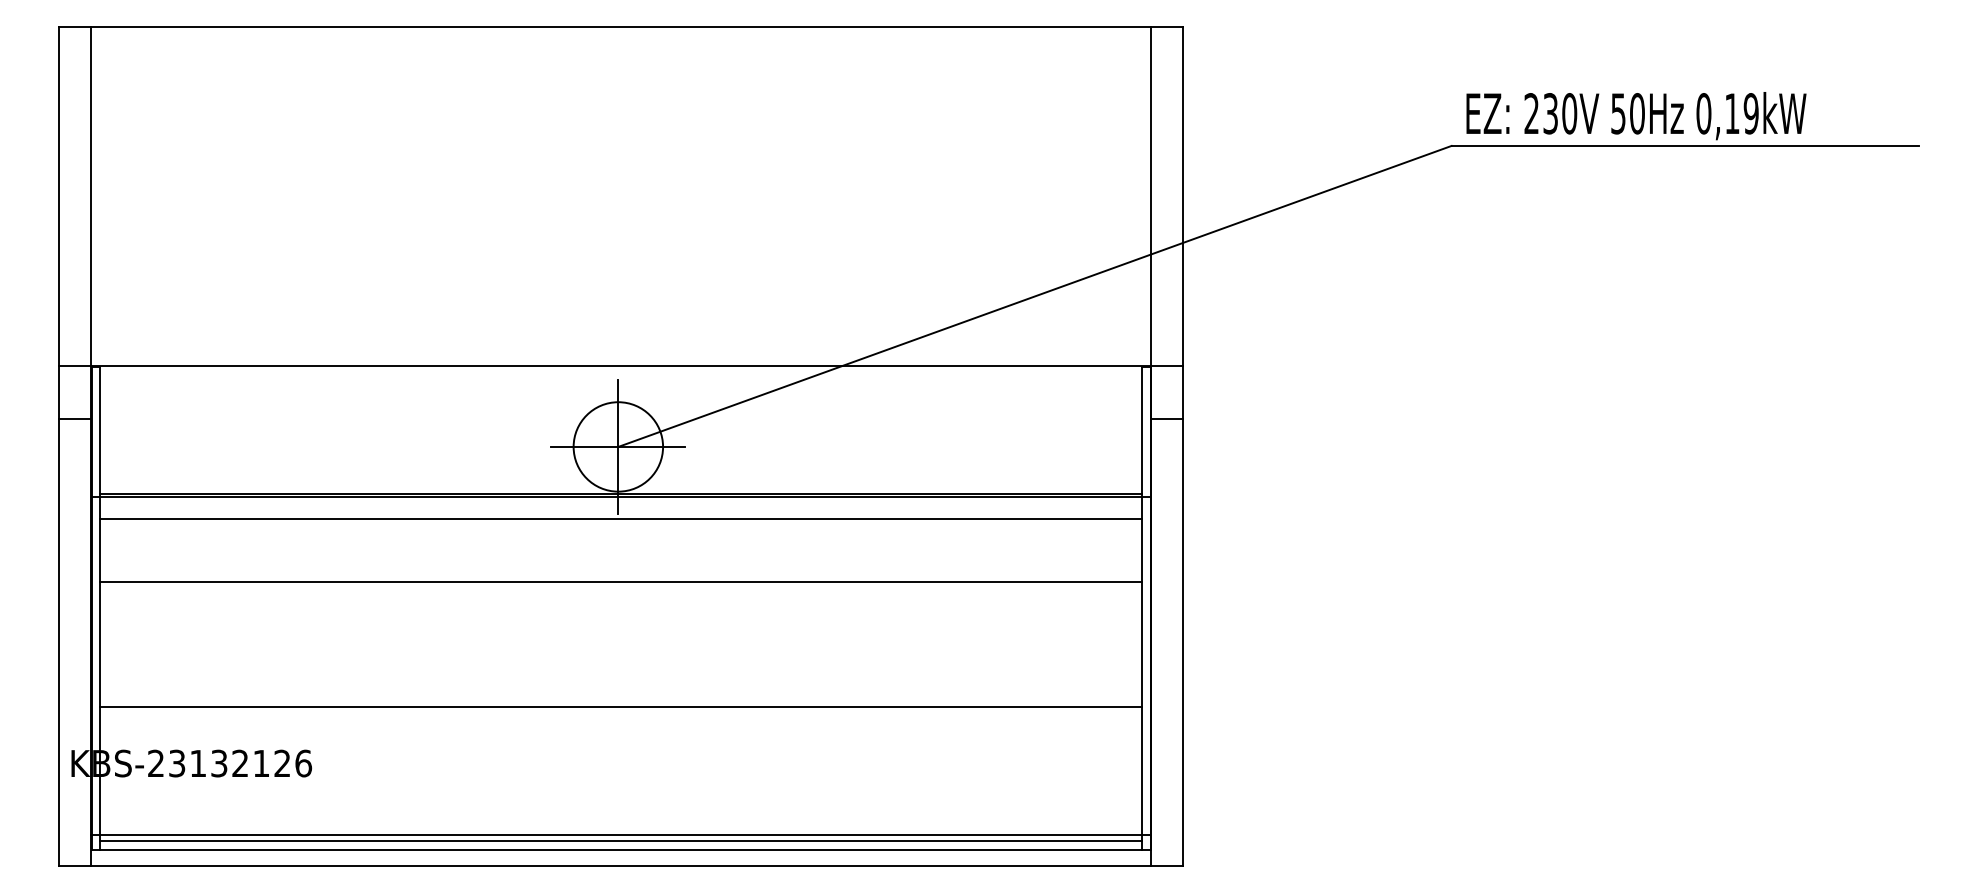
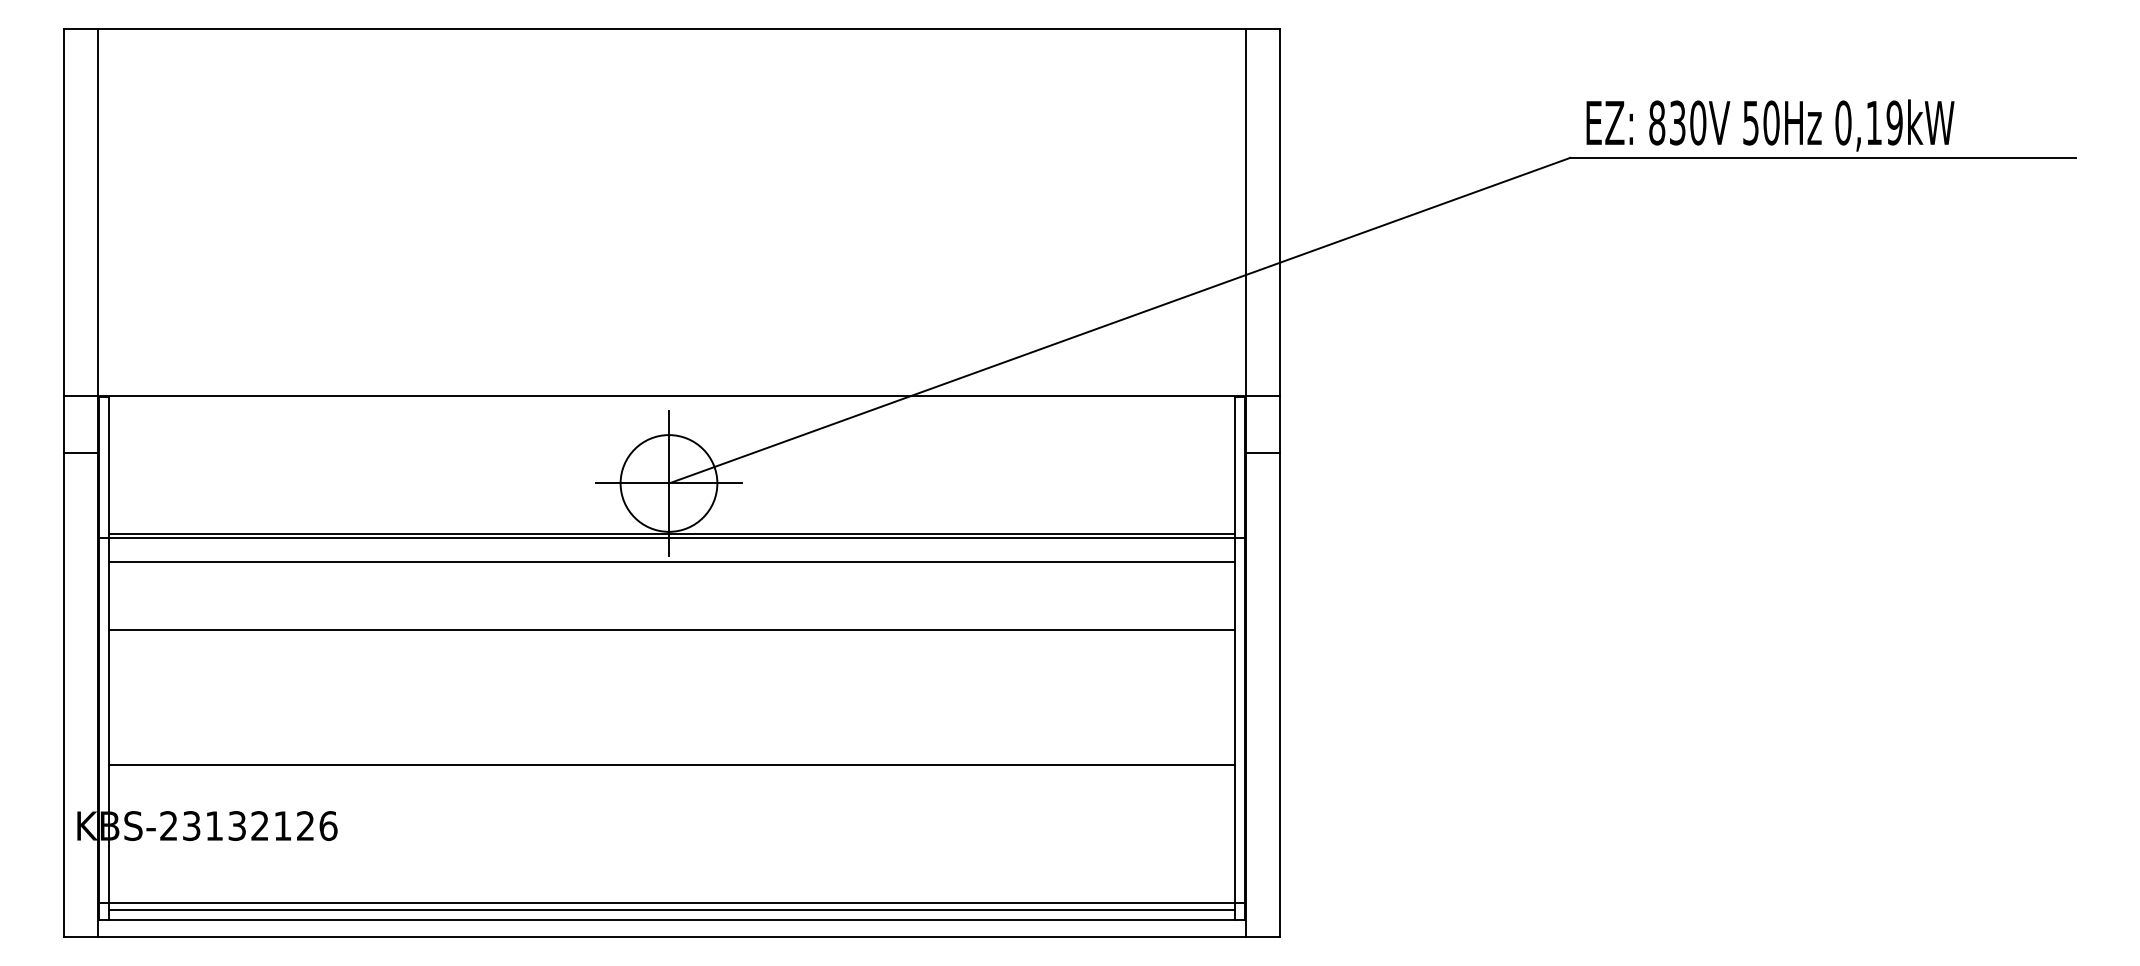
text: (1531, 113) -> (1656, 122), 230V -> 830V

